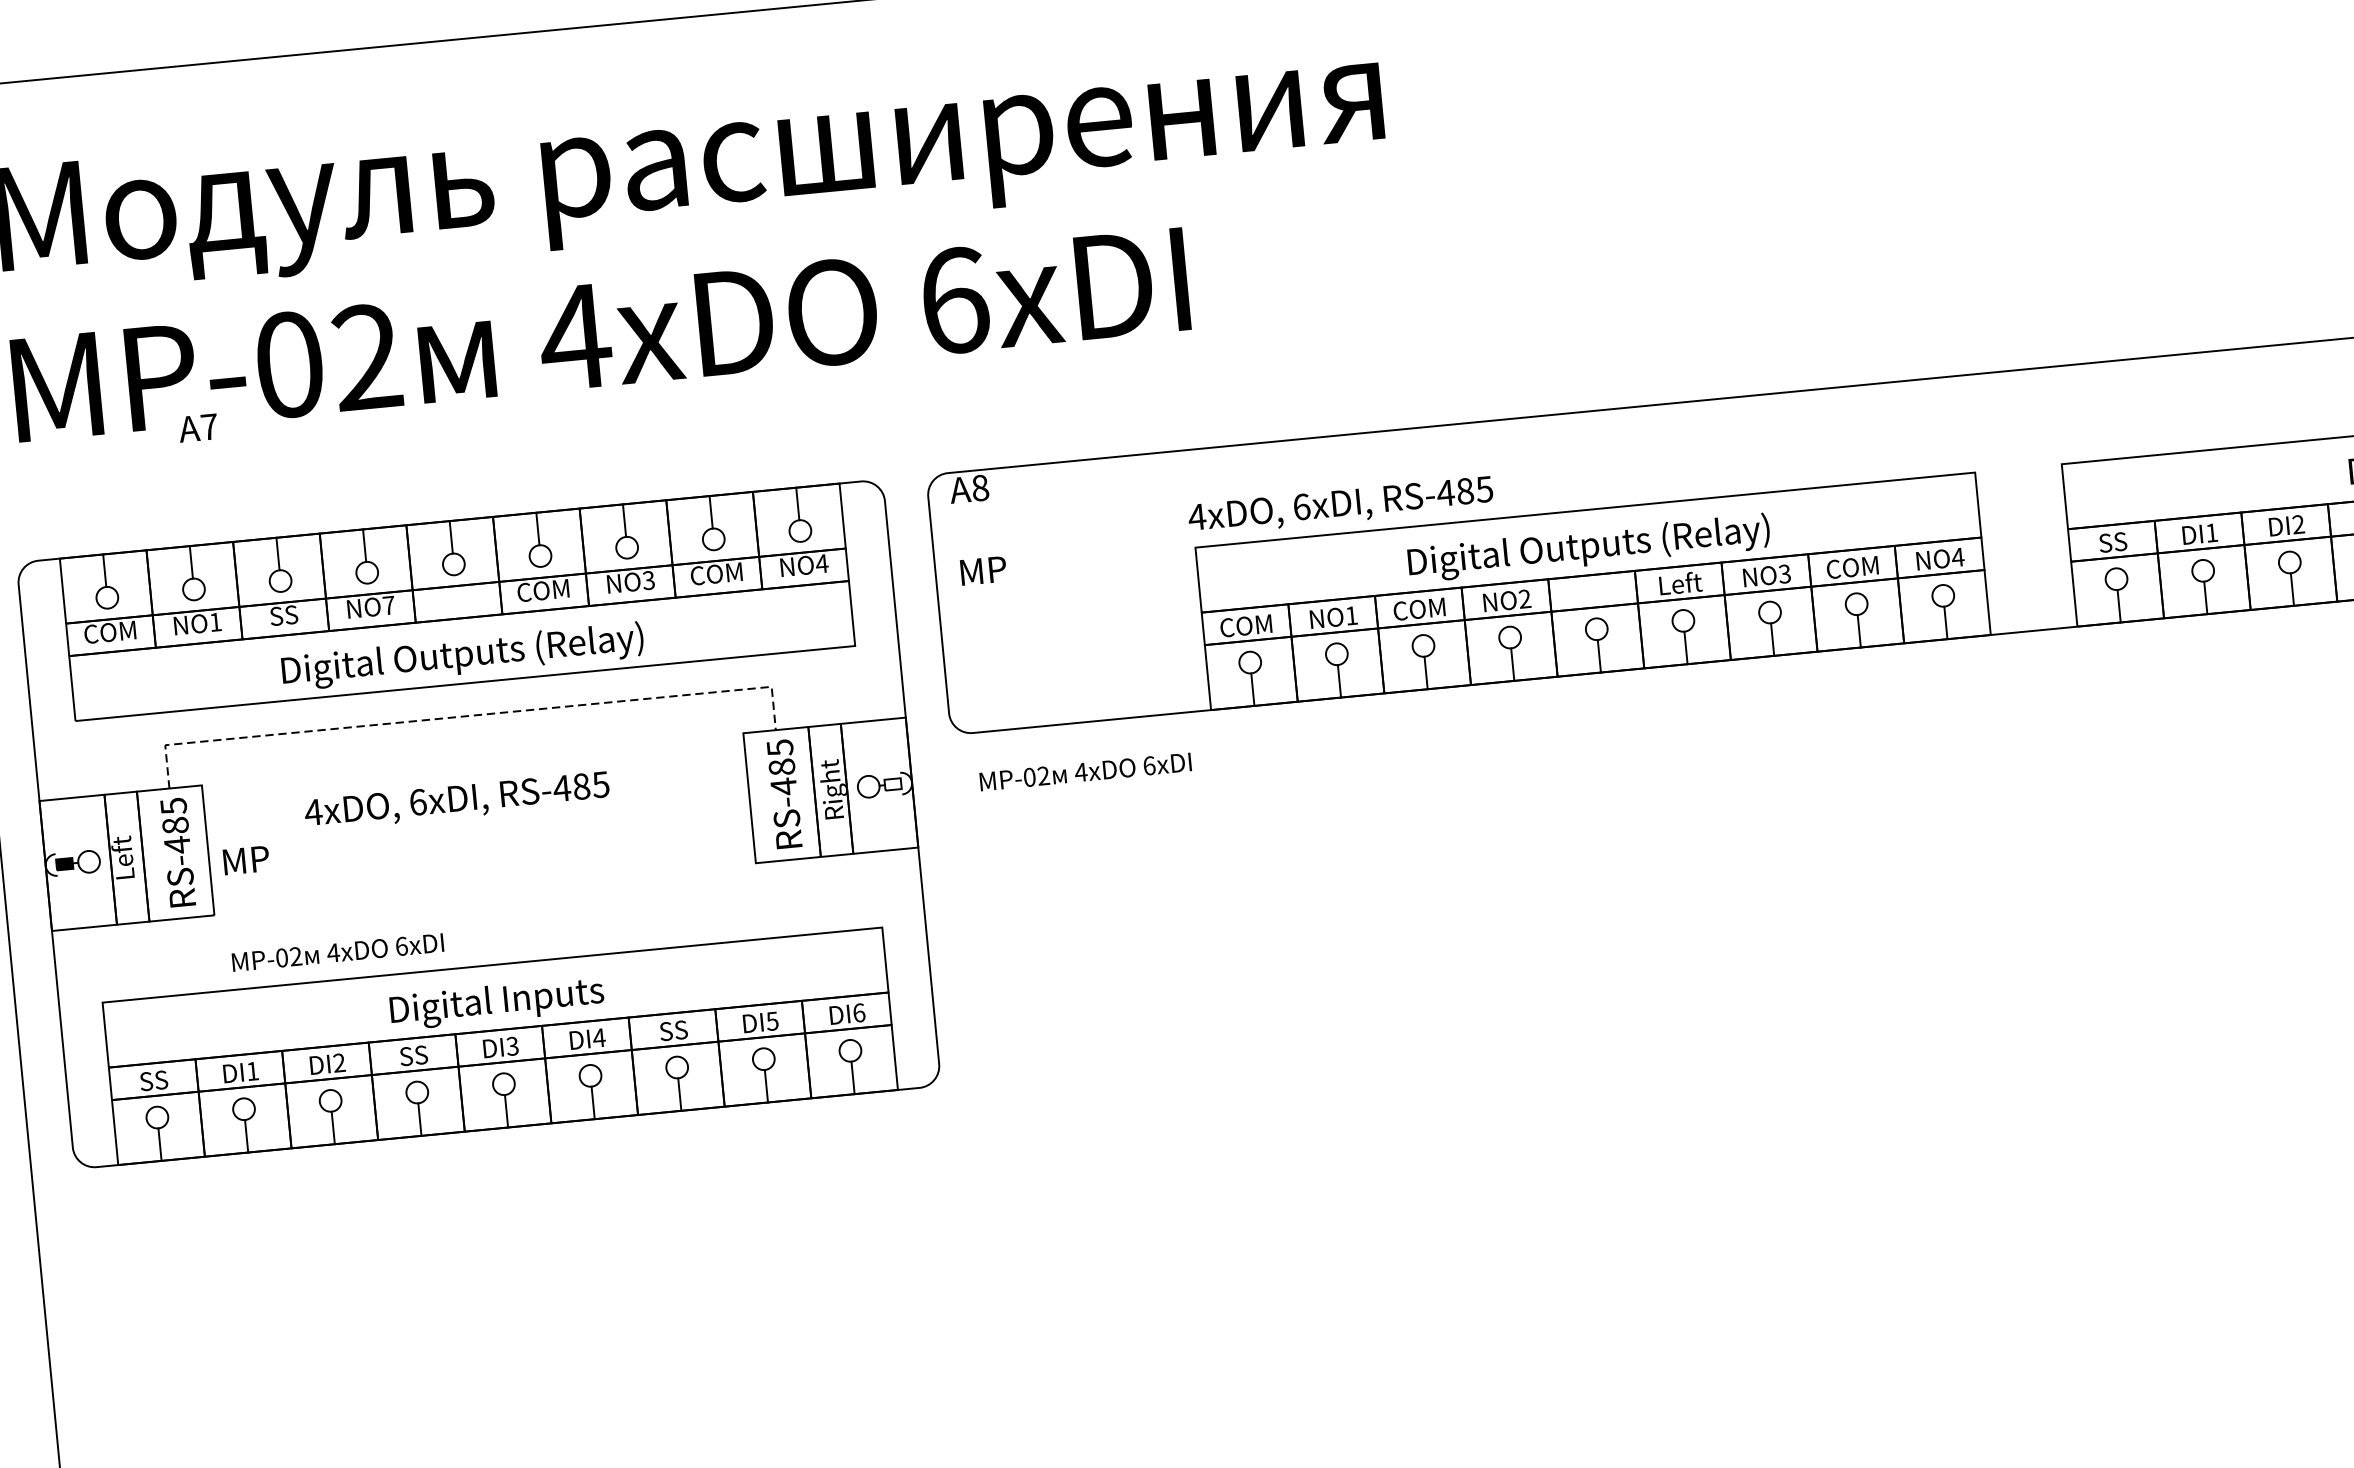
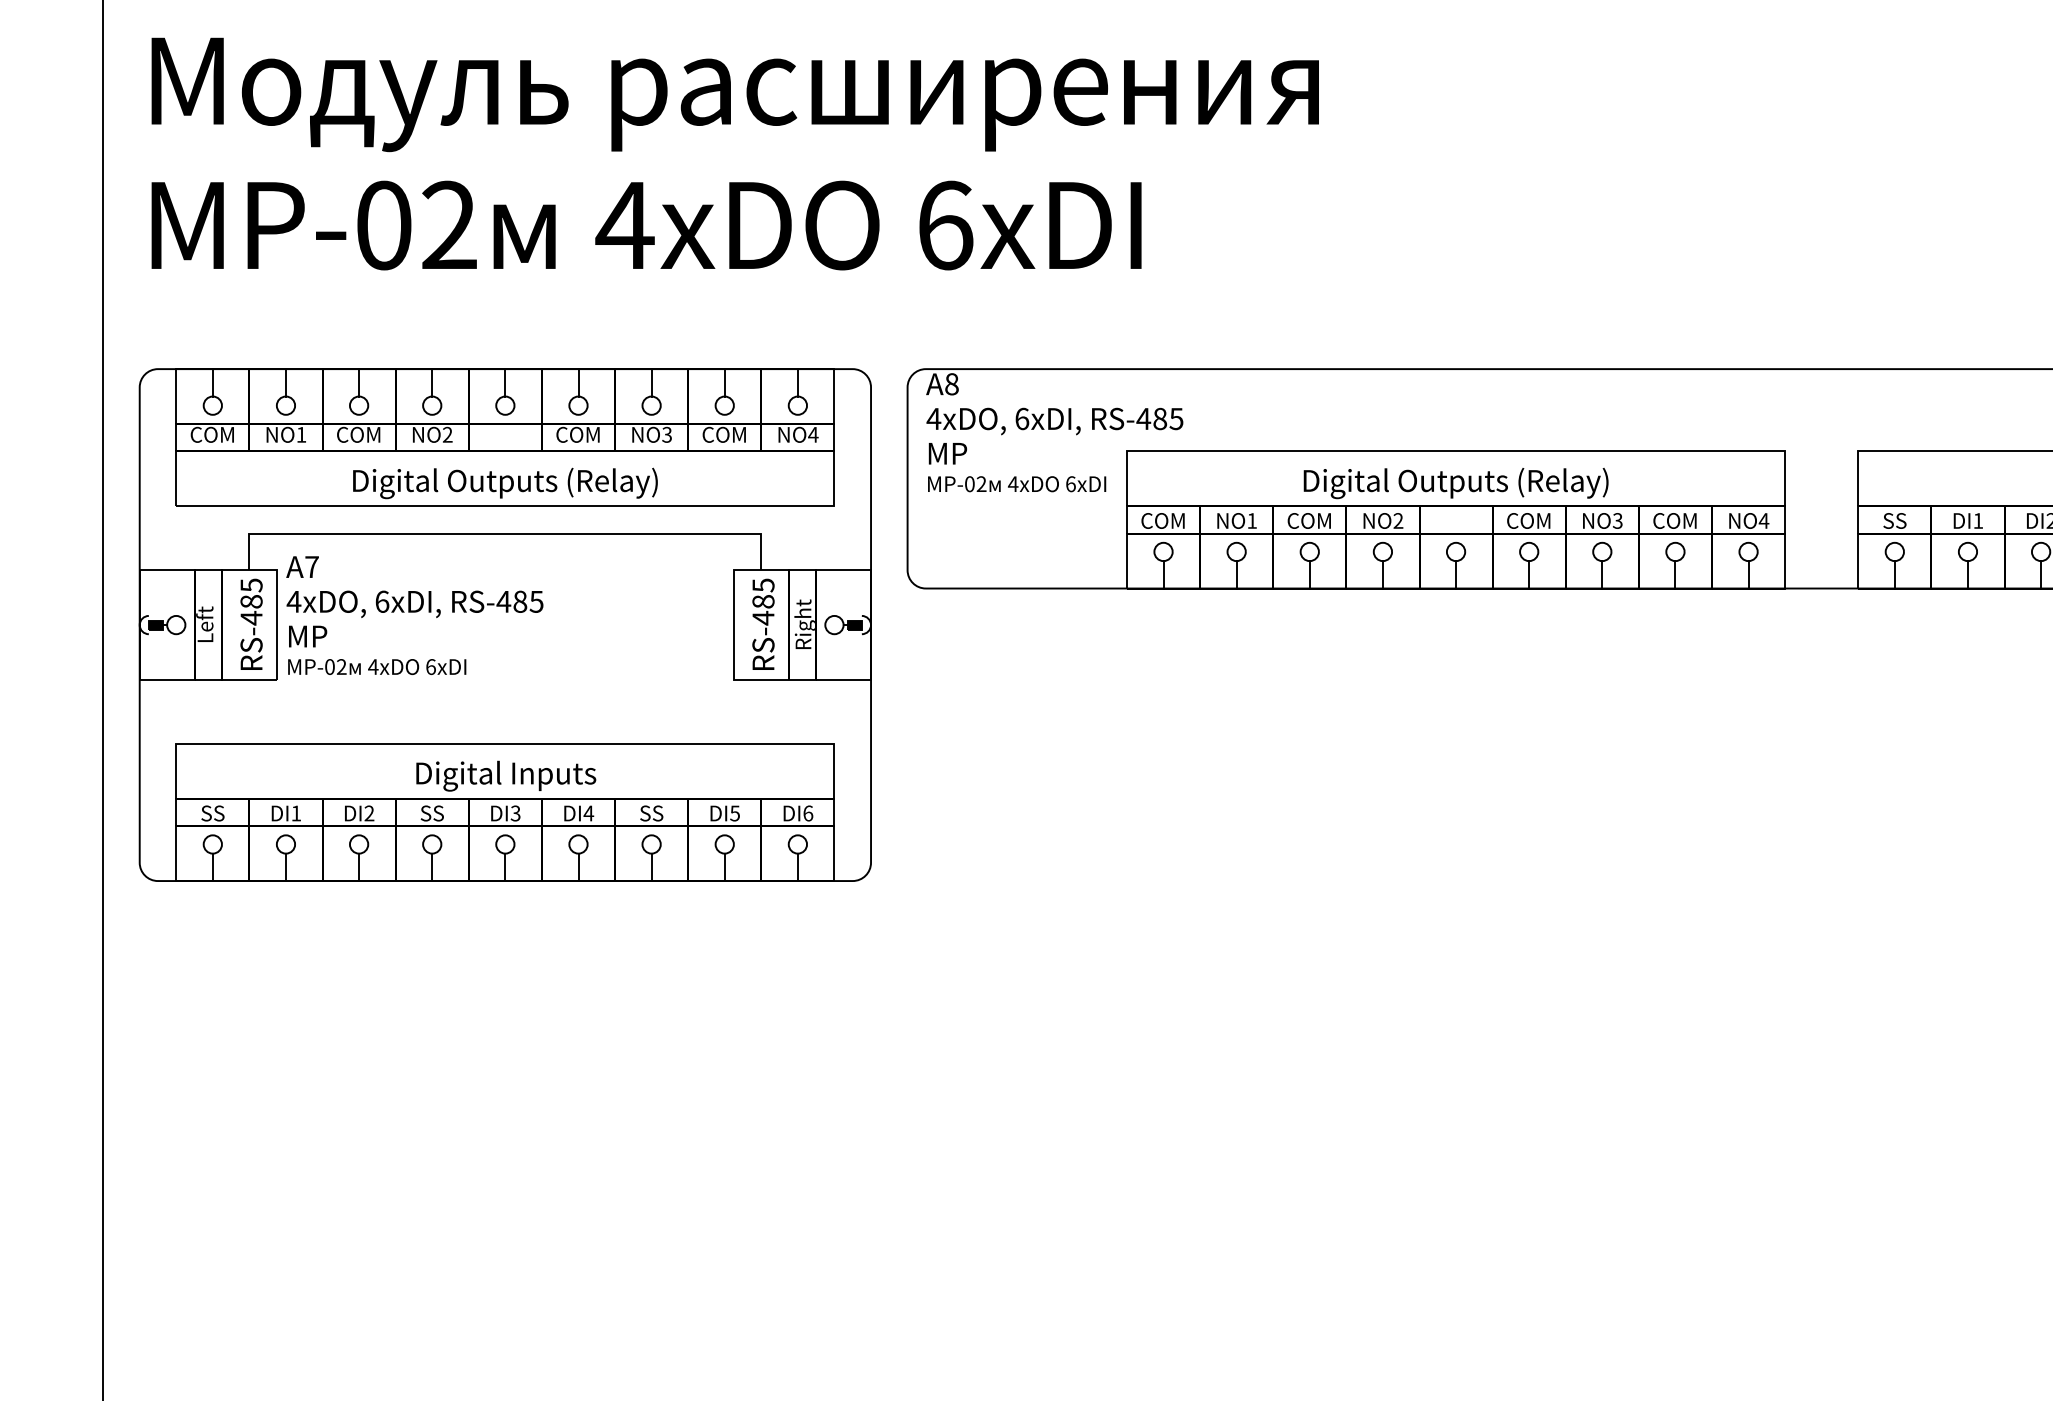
text: (198, 427) -> (302, 566), moved
text: (1340, 506) -> (1054, 421), moved
text: (1678, 582) -> (1528, 519), Left -> COM
text: (388, 605) -> (447, 434), NO7 -> NO2
text: (283, 615) -> (358, 434), SS -> COM
line: (468, 715) -> (505, 533), dashed -> solid
text: (1086, 772) -> (1017, 484), moved
fill: (892, 783) -> (854, 624), added
text: (456, 800) -> (414, 603), moved
text: (338, 951) -> (377, 666), moved

